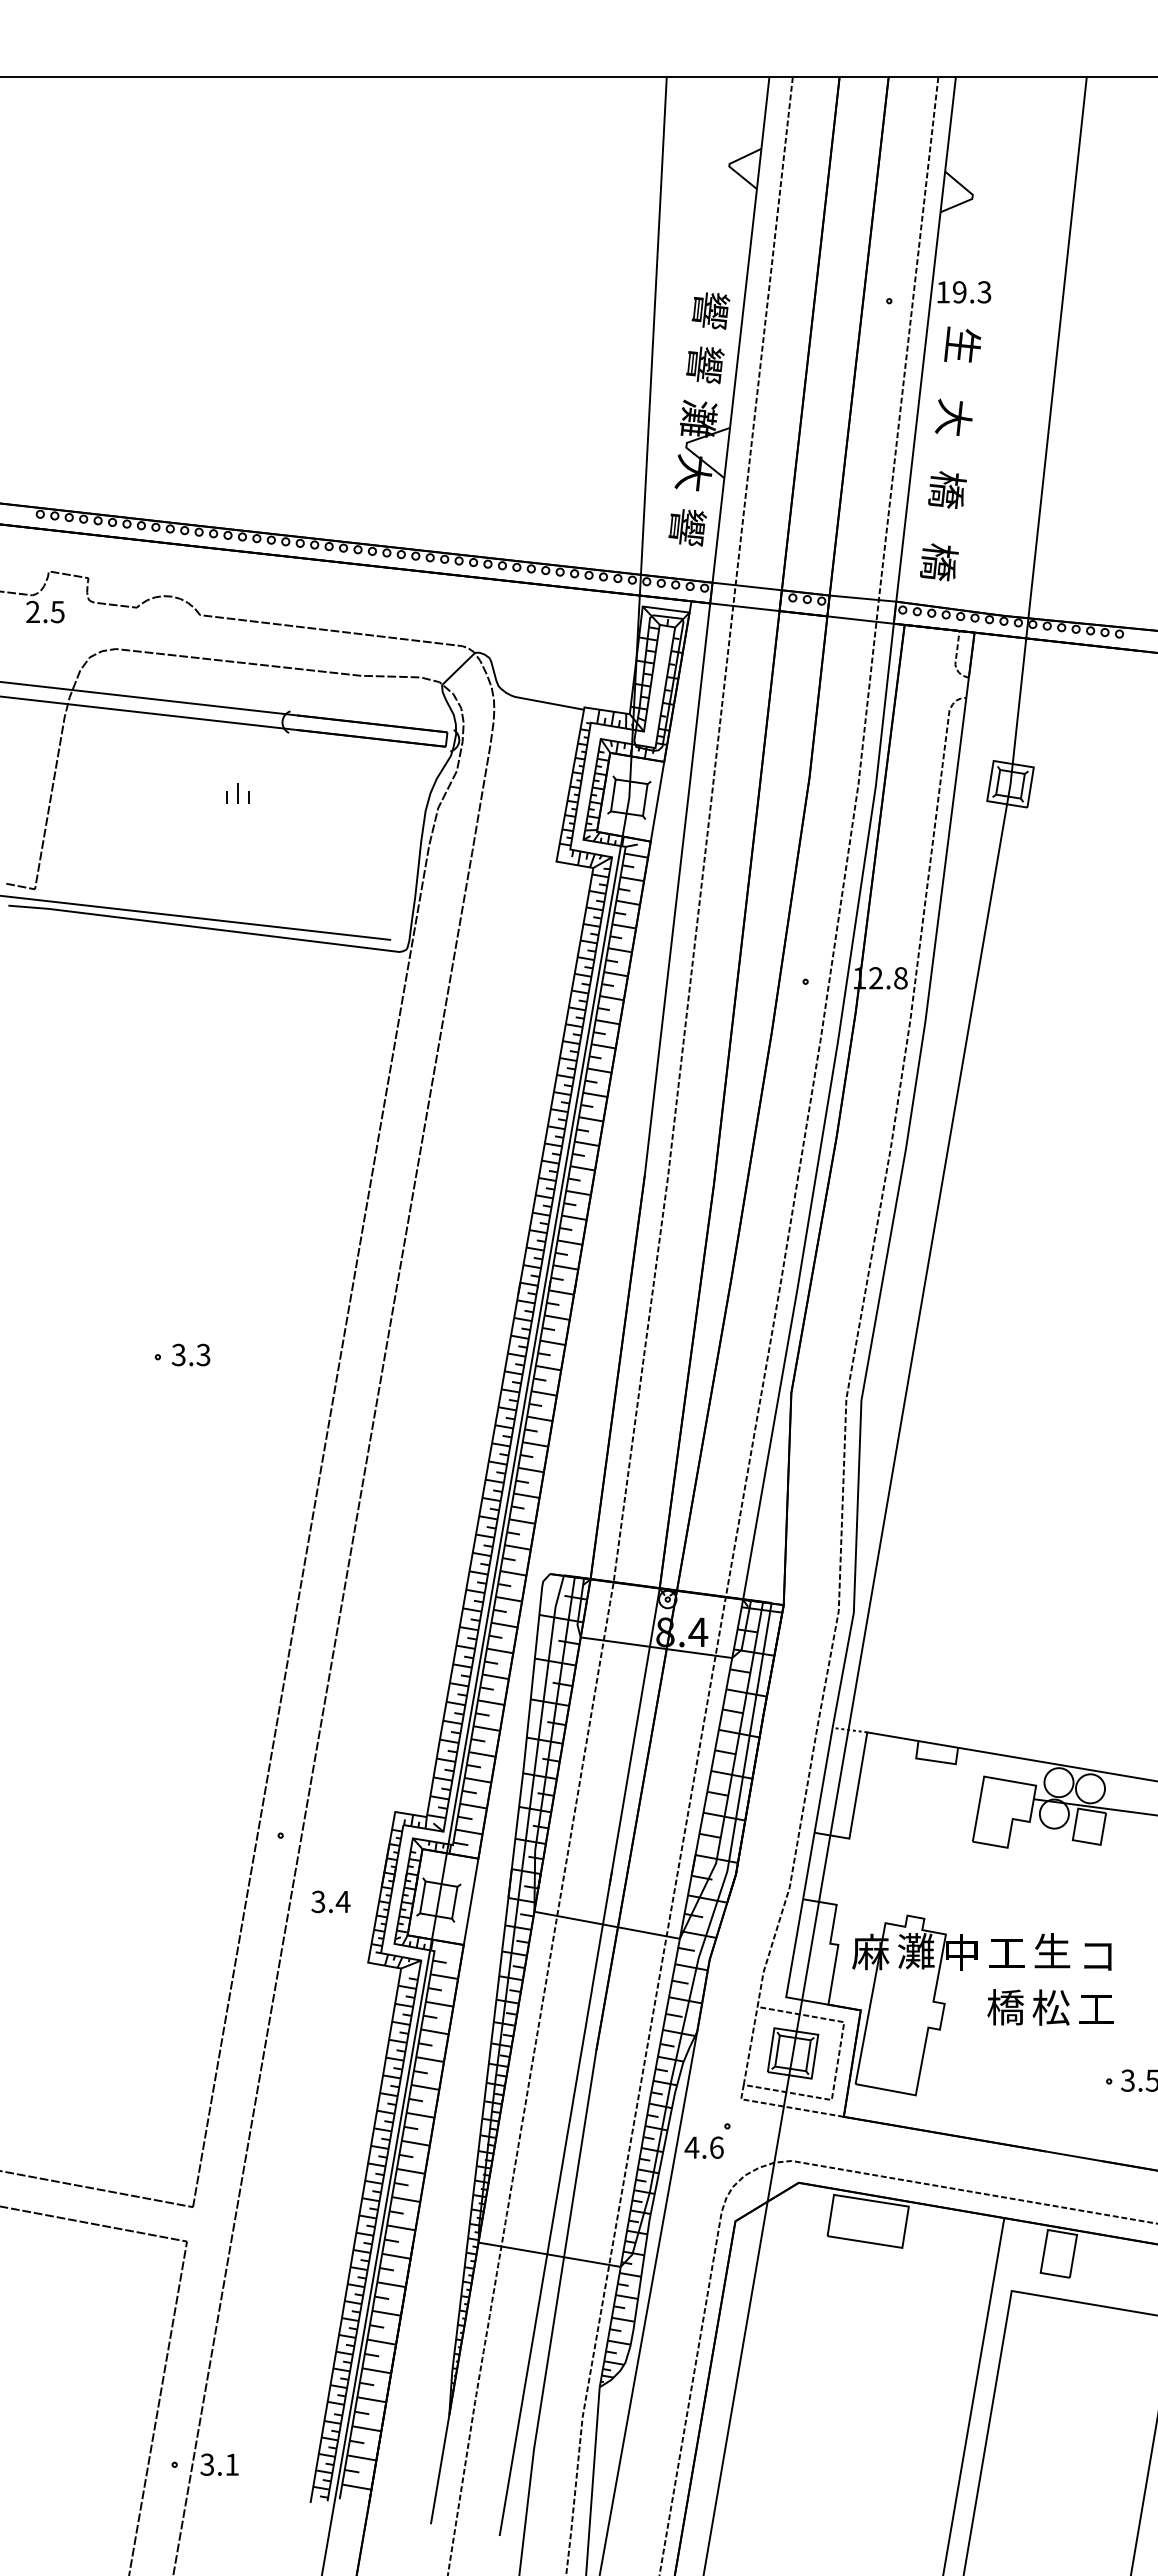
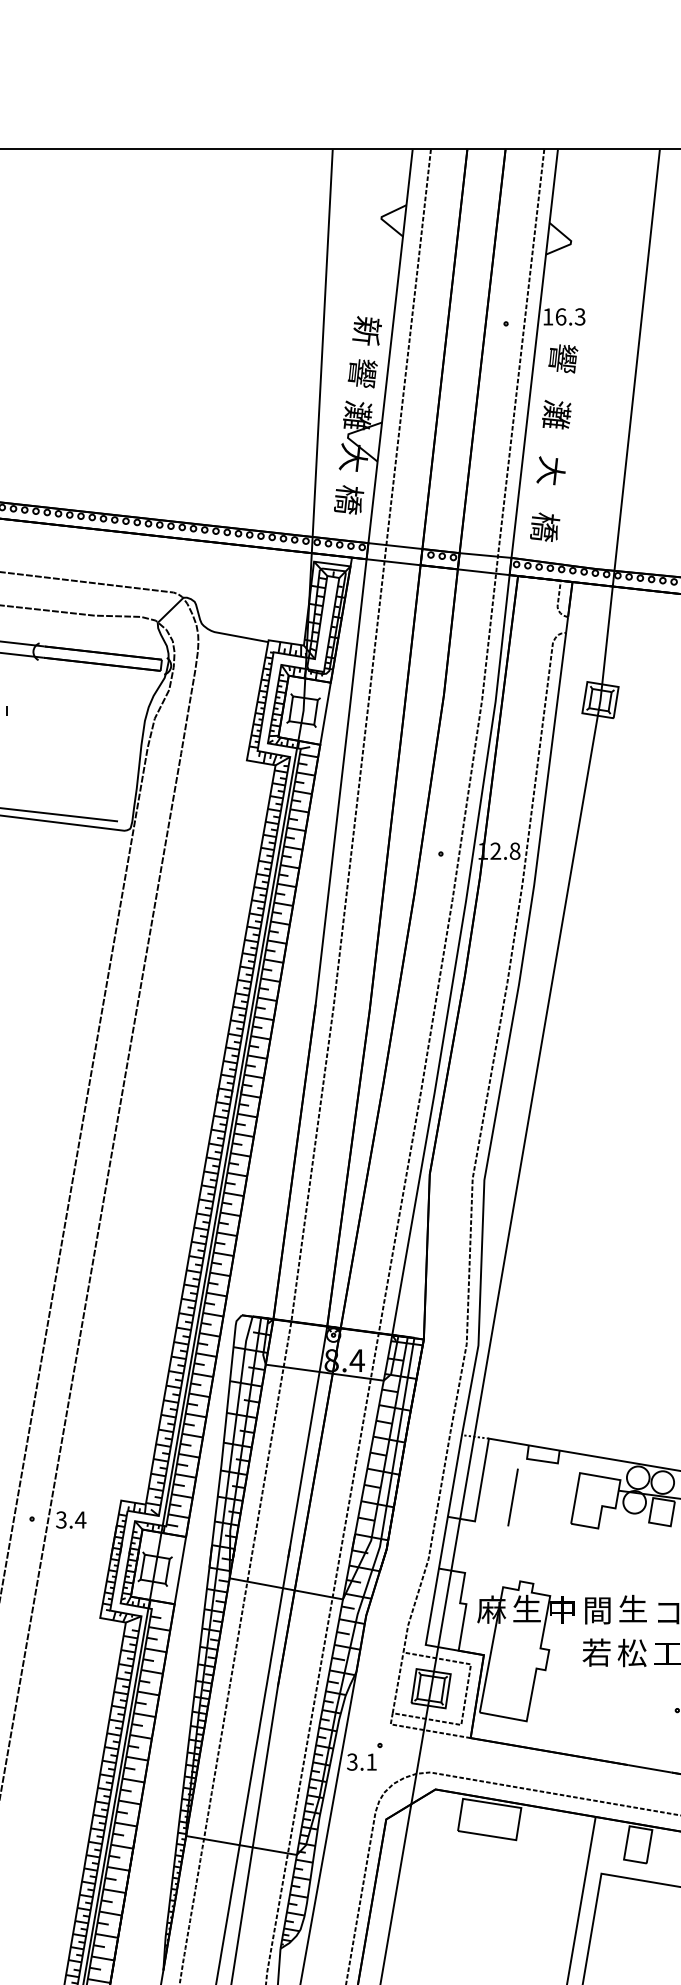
text: (959, 292) -> (560, 317), 19.3 -> 16.3
text: (710, 310) -> (366, 331), 響 -> 新
text: (962, 345) -> (563, 358), 生 -> 響
text: (954, 417) -> (556, 414), 大 -> 灘
text: (947, 489) -> (551, 470), 橋 -> 大
text: (687, 527) -> (348, 500), 響 -> 橋
line: (898, 1807) -> (513, 1497), added
text: (330, 1901) -> (70, 1519), moved
text: (916, 1951) -> (527, 1609), 灘 -> 生
text: (1006, 1953) -> (597, 1610), 工 -> 間
text: (1005, 2007) -> (596, 1652), 橋 -> 若
text: (703, 2147) -> (361, 1761), 4.6 -> 3.1

